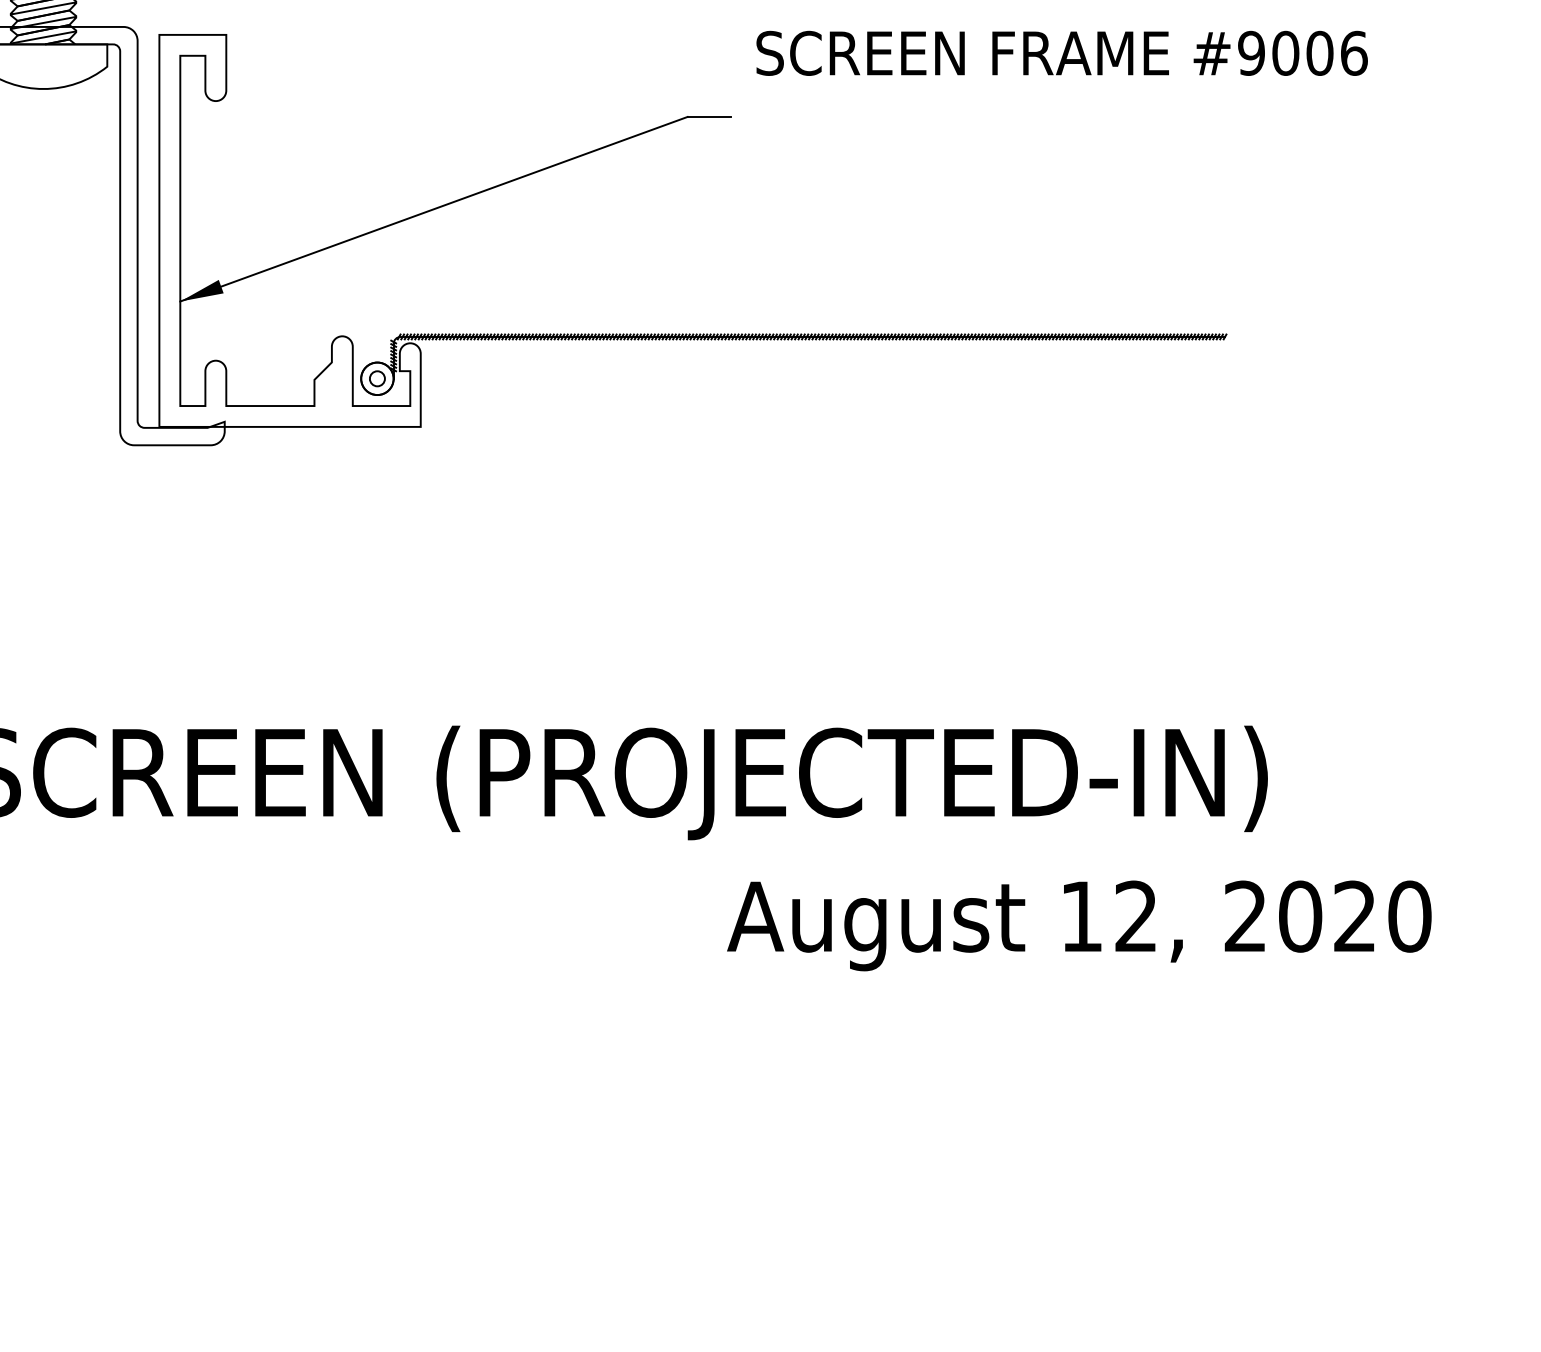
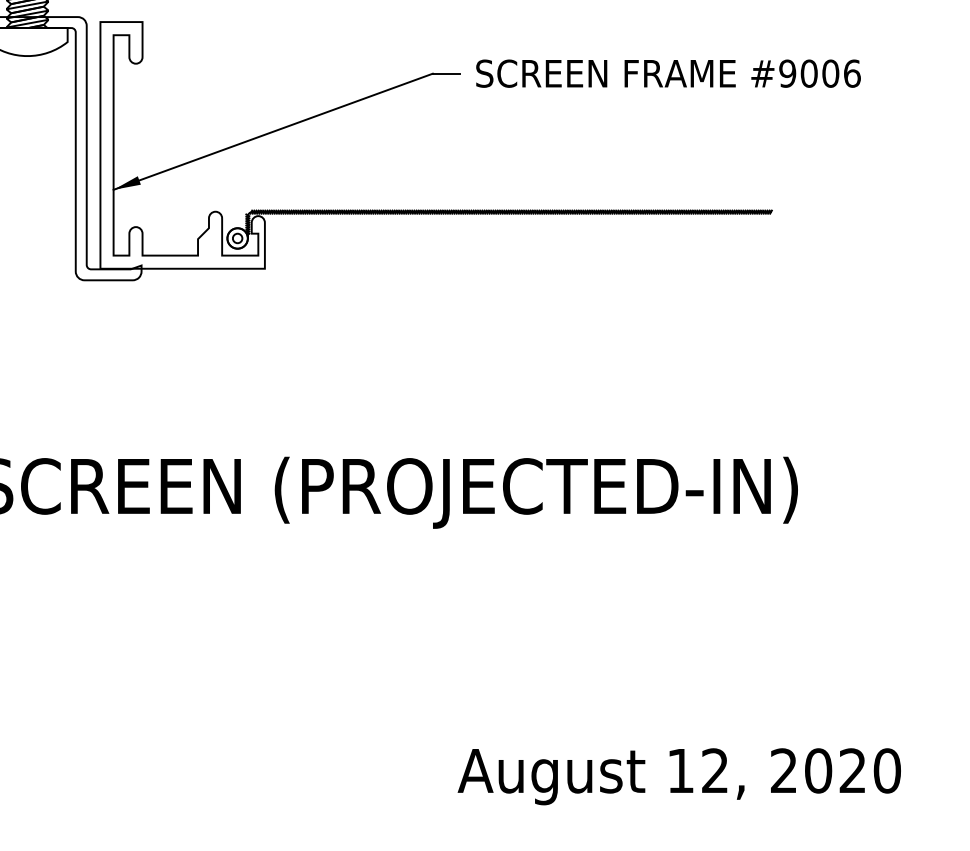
text: (1062, 53) -> (668, 73), moved
text: (1077, 925) -> (678, 776), moved

